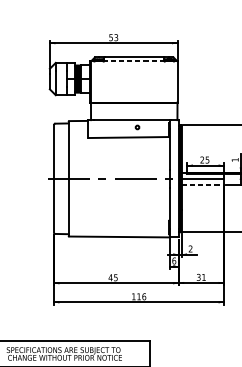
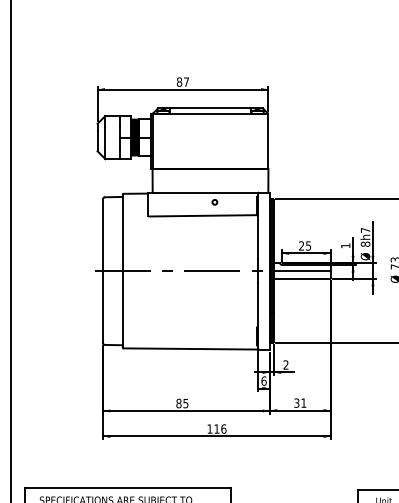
text: (113, 37) -> (182, 81), 53 -> 87
line: (134, 61) -> (210, 113), dashed -> solid
line: (202, 184) -> (301, 278), dashed -> solid
text: (110, 277) -> (178, 403), 45 -> 85

